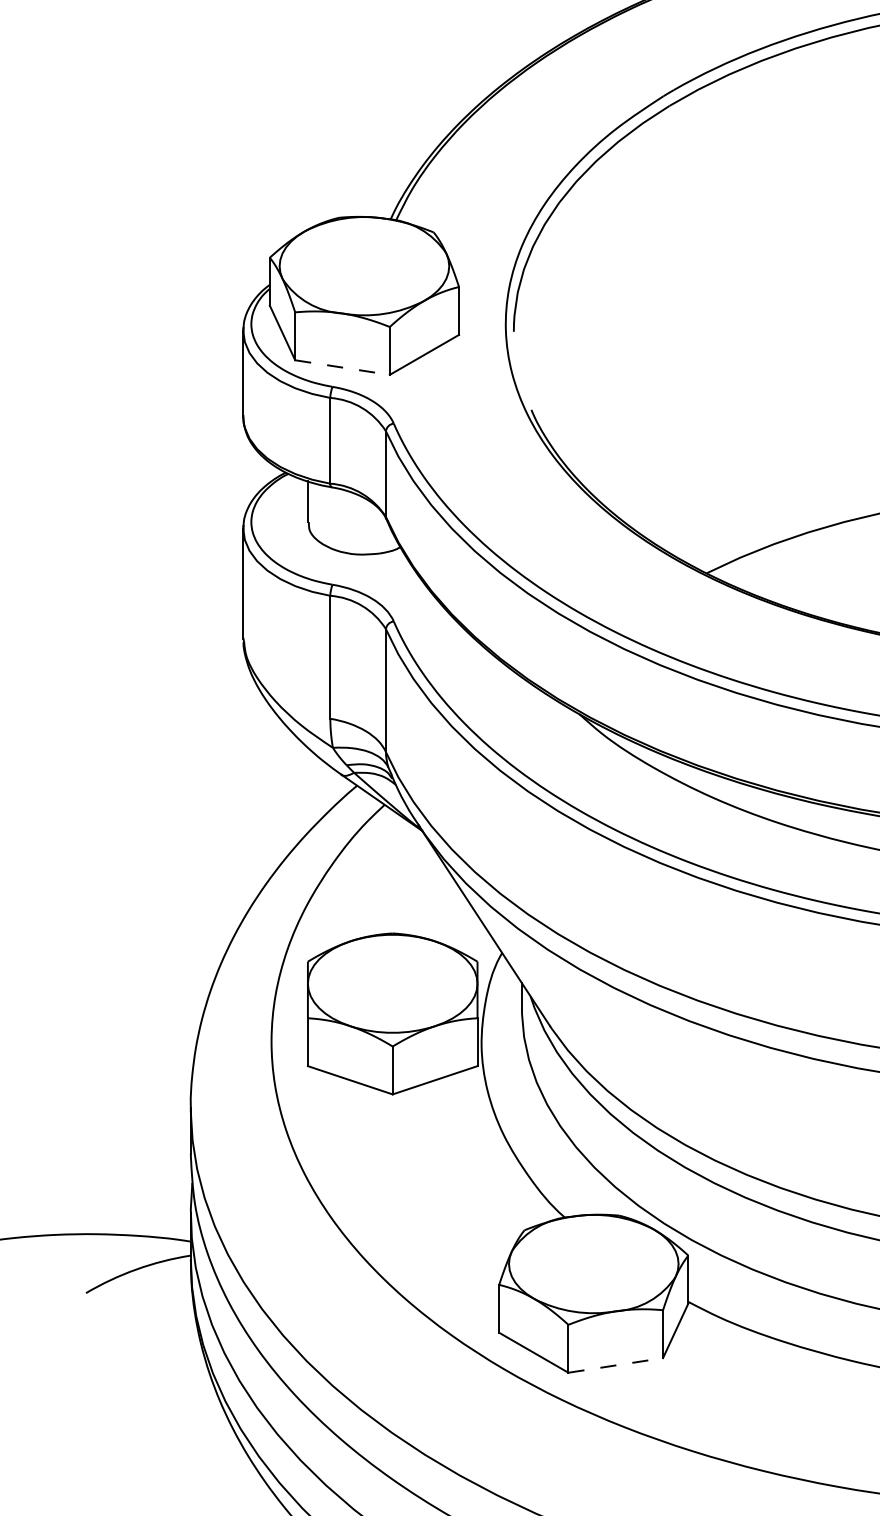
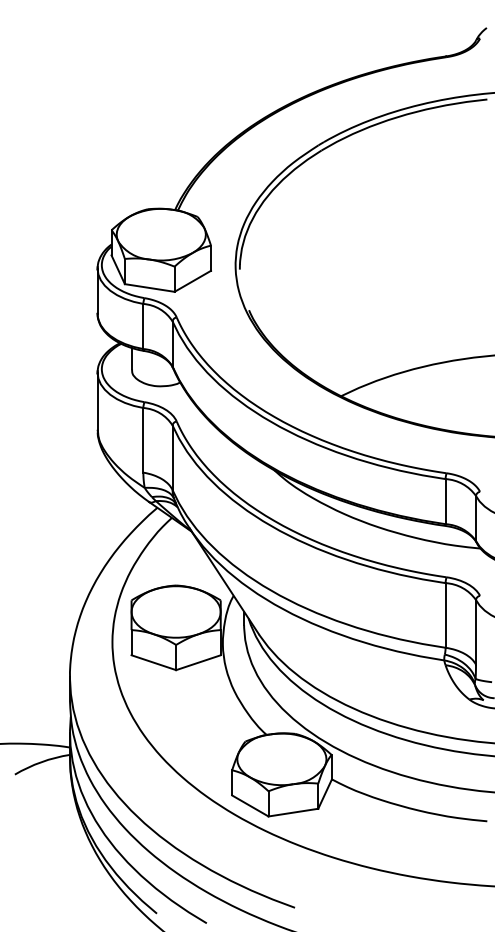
line: (343, 368) -> (150, 288), dashed -> solid
line: (615, 1365) -> (293, 812), dashed -> solid

